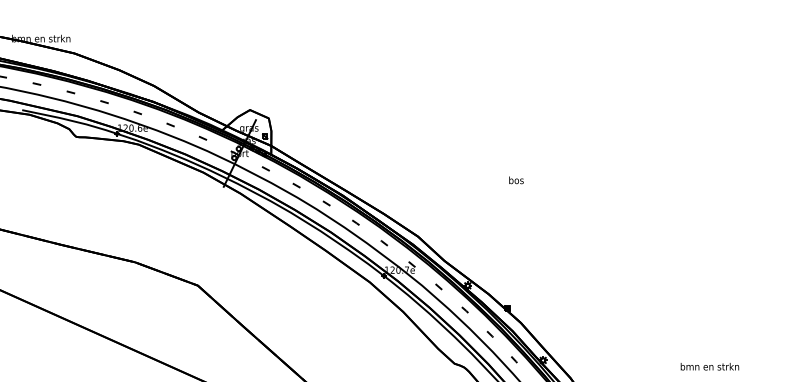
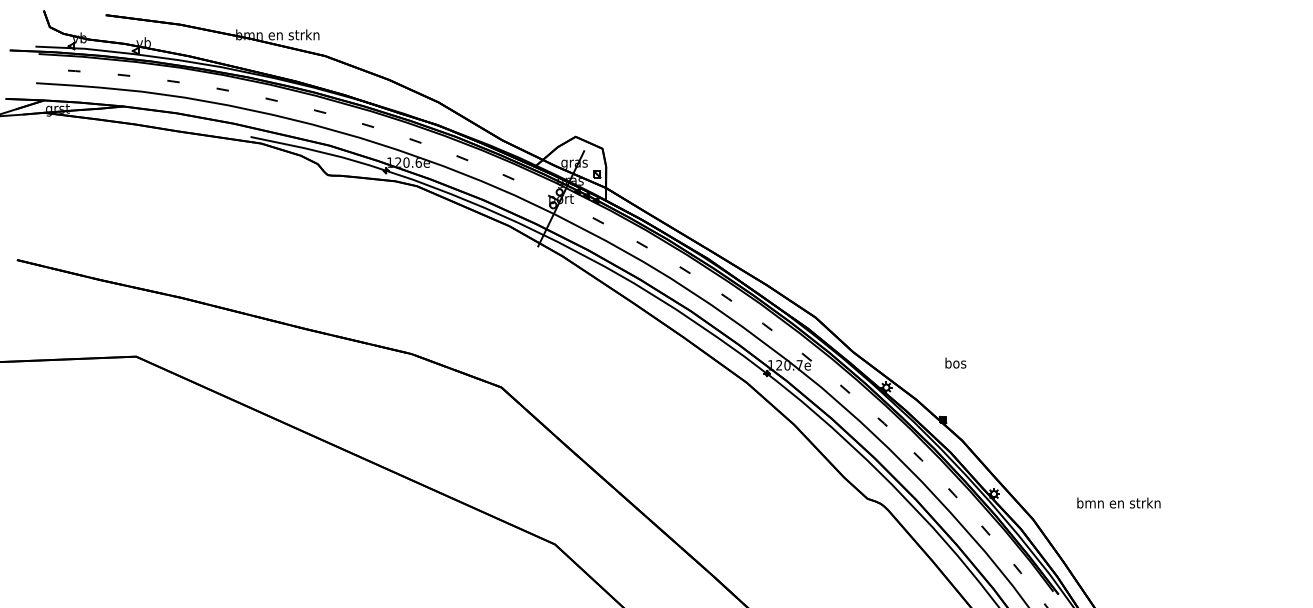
text: (516, 179) -> (955, 362), moved
text: (709, 366) -> (1118, 502), moved

